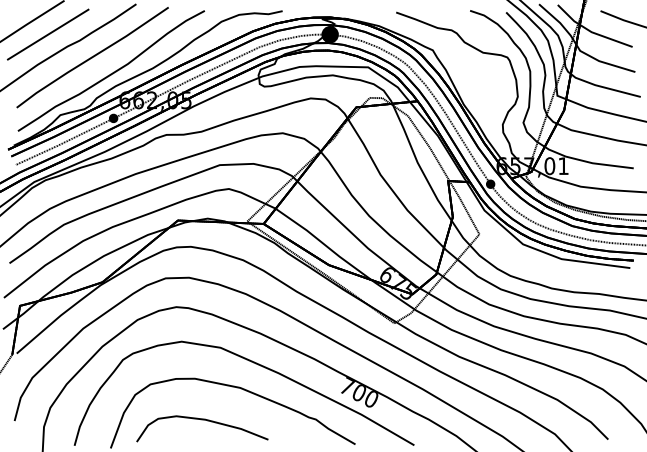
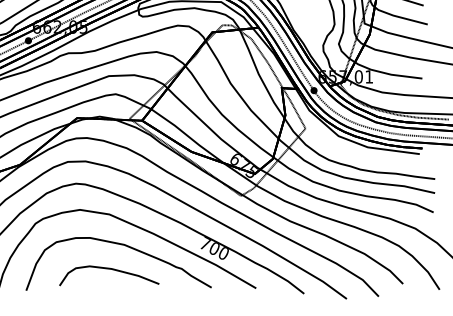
curve: (202, 420) -> (109, 269), moved

